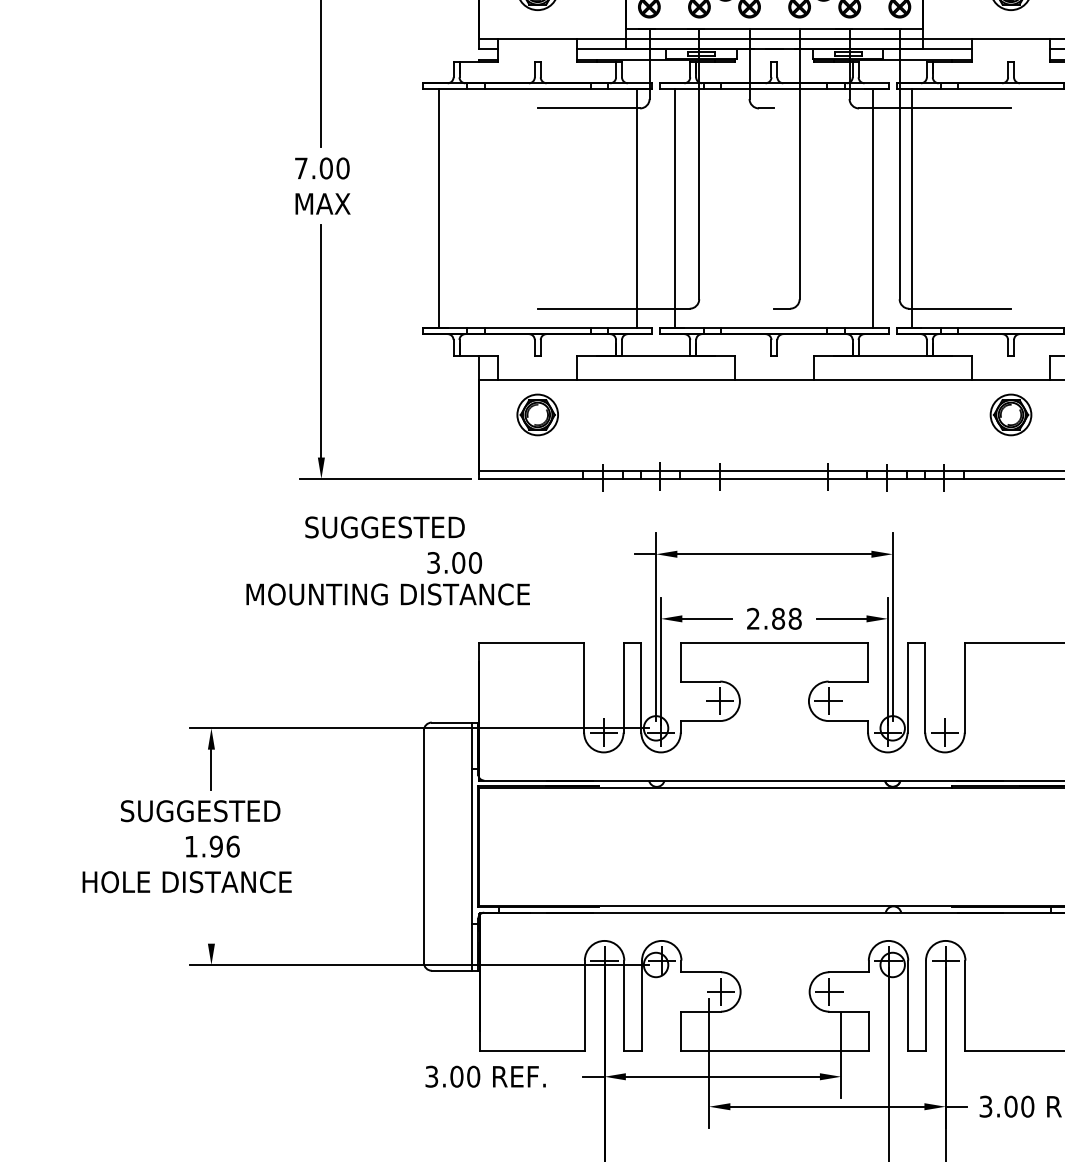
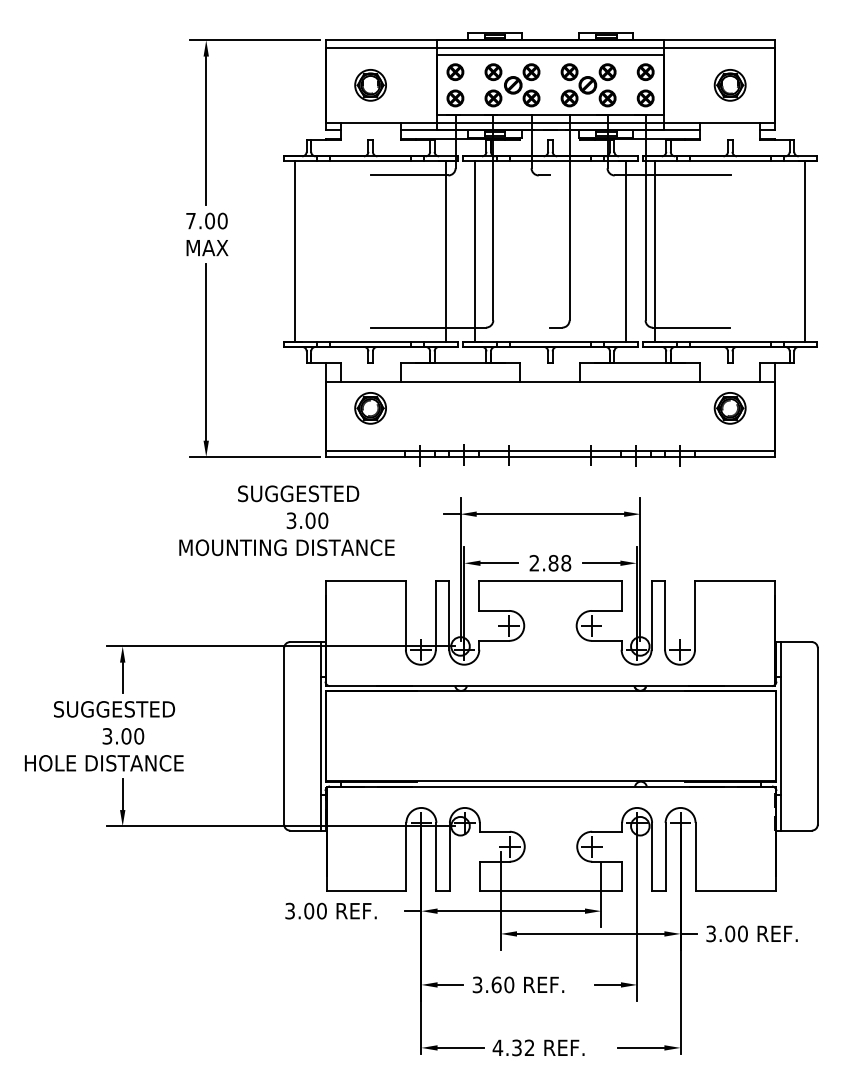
text: (384, 527) -> (298, 493), moved
text: (387, 594) -> (286, 547), moved
text: (212, 846) -> (123, 736), 1.96 -> 3.00
line: (211, 923) -> (122, 794), added

